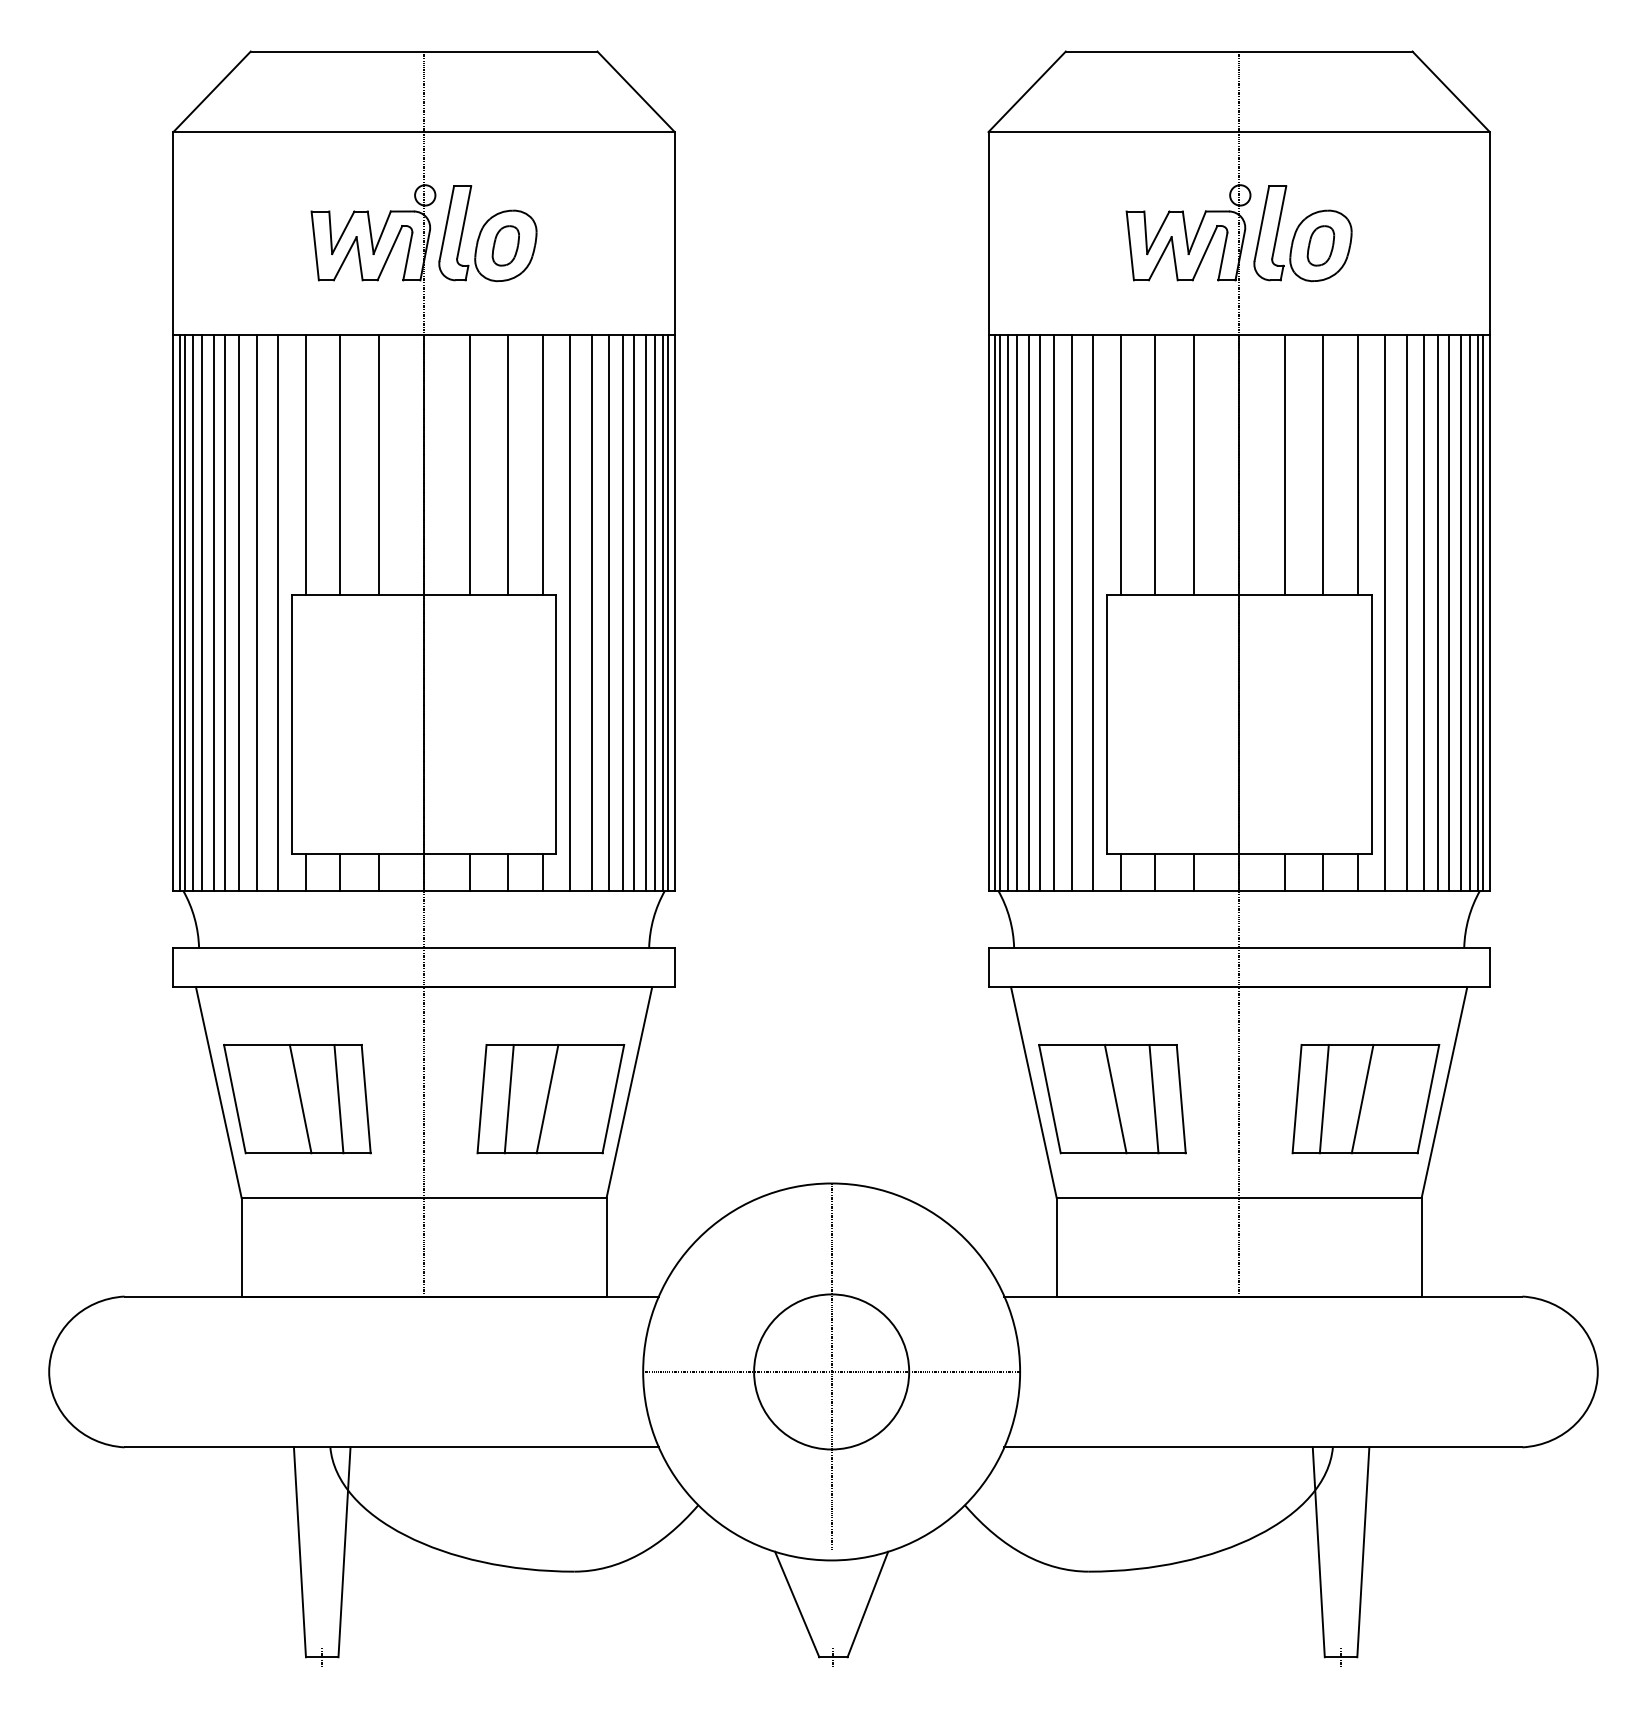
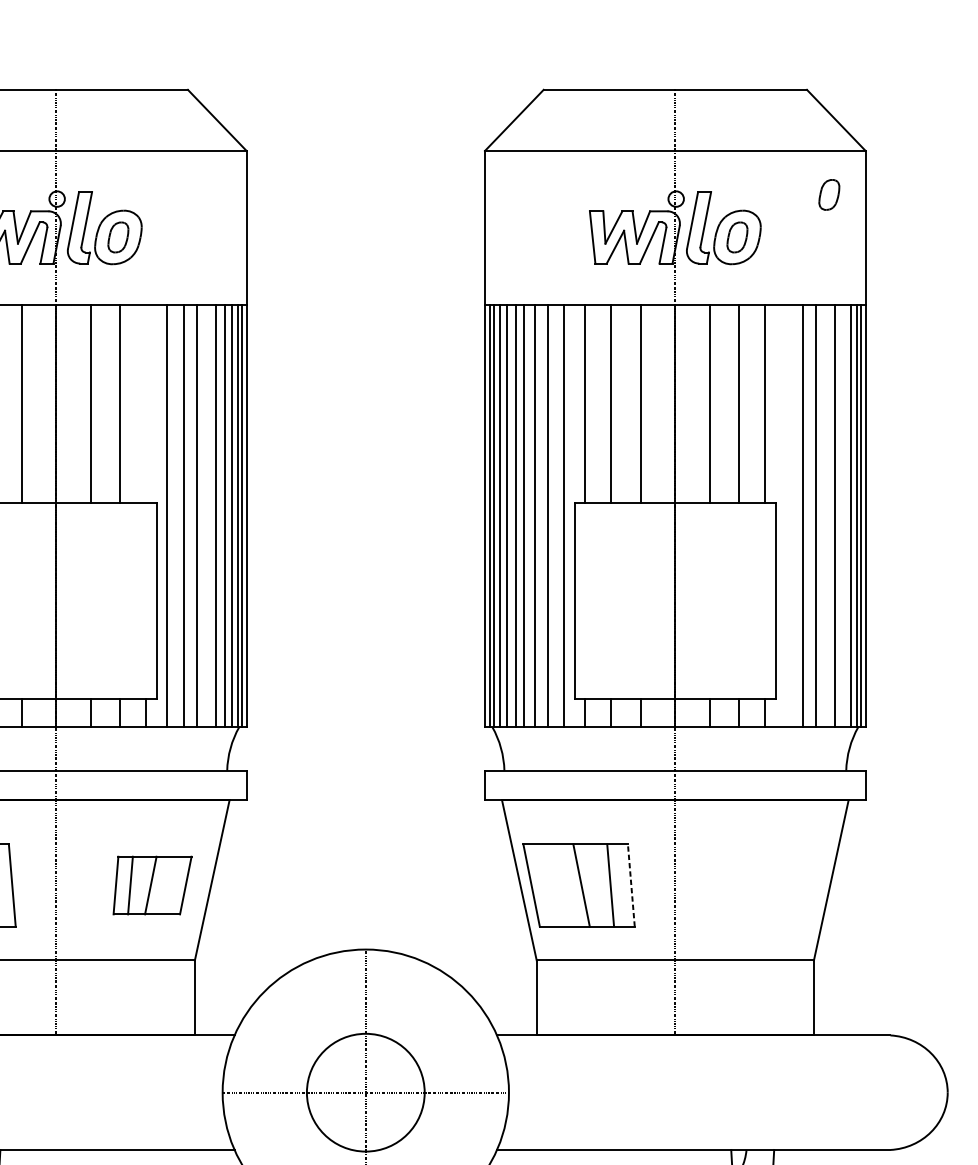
part: (1441, 189) -> (829, 194), added
line: (542, 464) -> (146, 403), removed
line: (623, 612) -> (207, 515), removed
line: (1385, 612) -> (786, 515), removed
line: (1438, 612) -> (826, 515), removed
line: (1461, 612) -> (844, 515), removed
line: (1181, 1098) -> (631, 885), solid -> dashed
part: (550, 1099) -> (152, 885), size x0.7
part: (1365, 1099) -> (771, 885), removed

